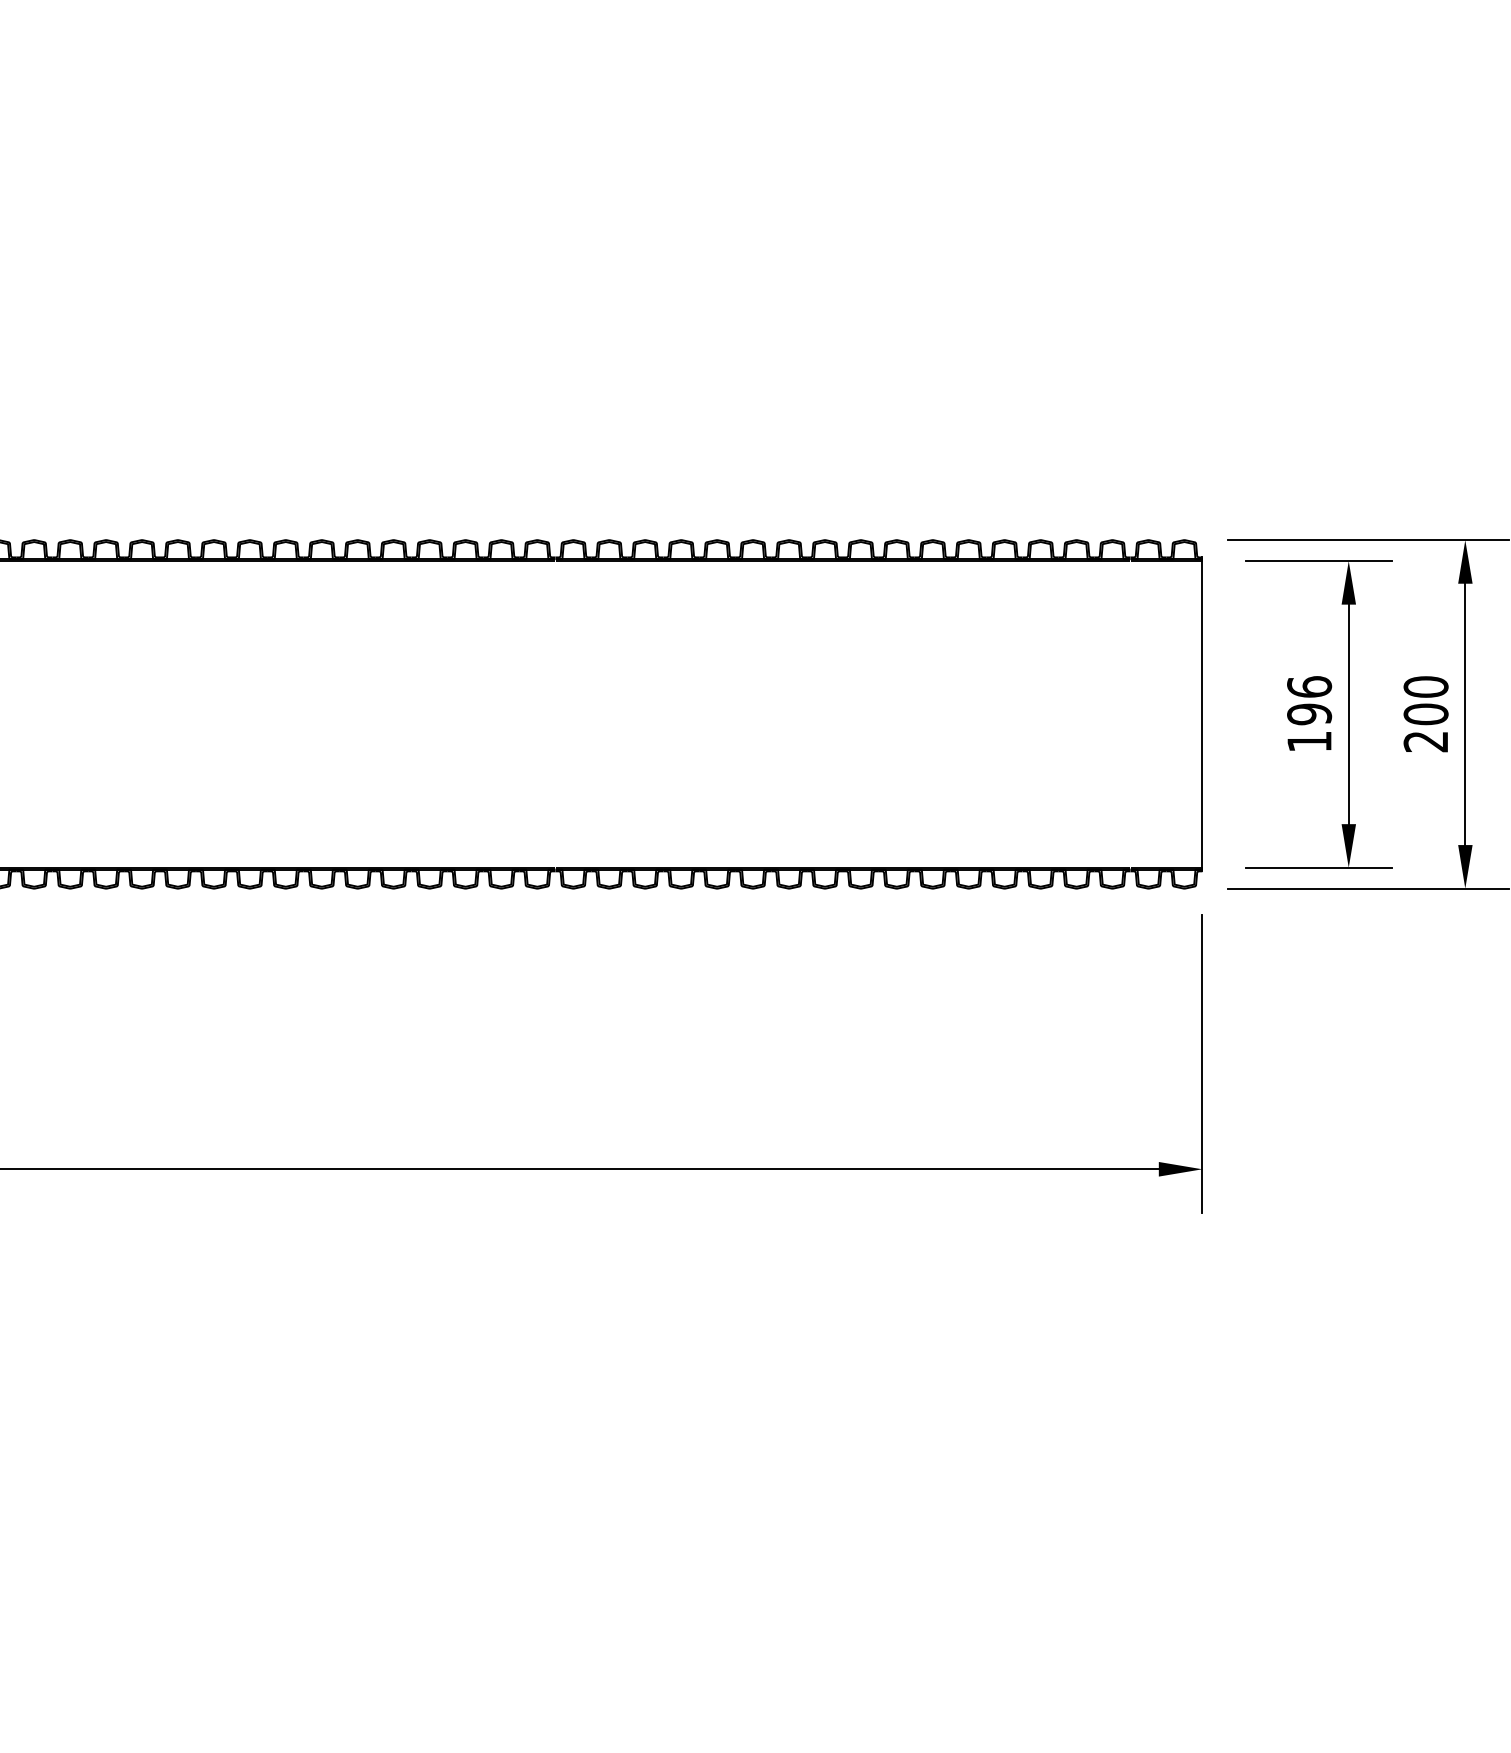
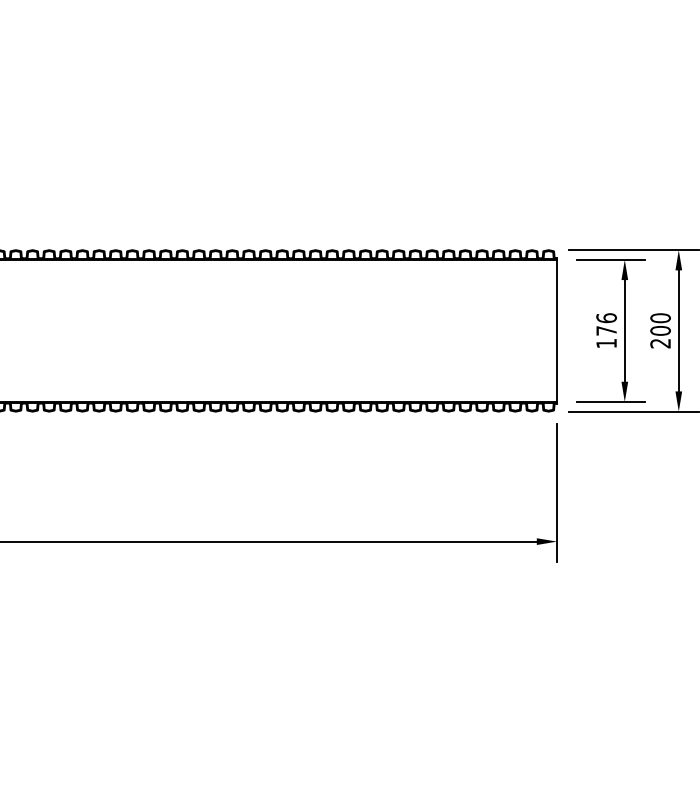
text: (1309, 713) -> (606, 330), 196 -> 176

